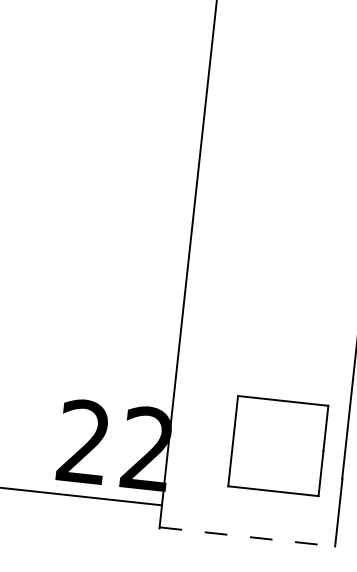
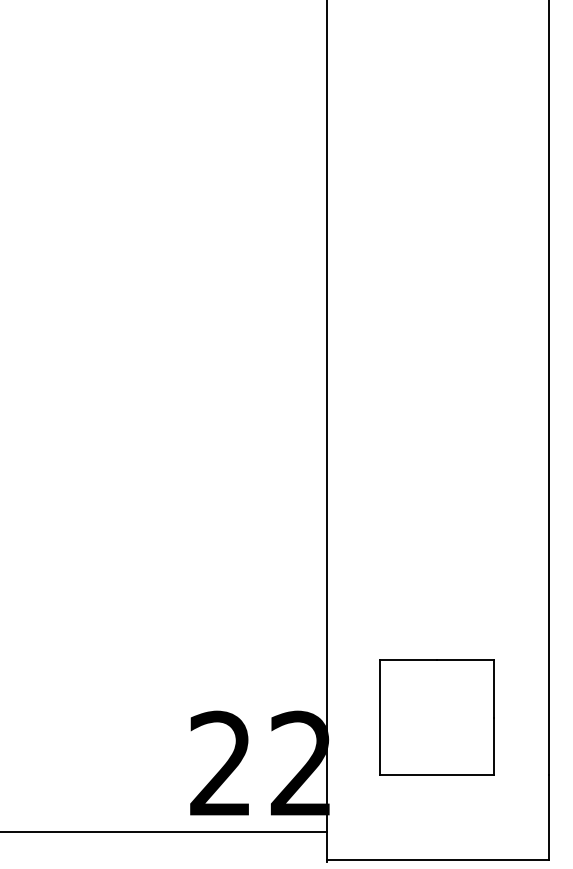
part: (277, 445) -> (436, 717), moved
line: (247, 537) -> (438, 860), dashed -> solid

